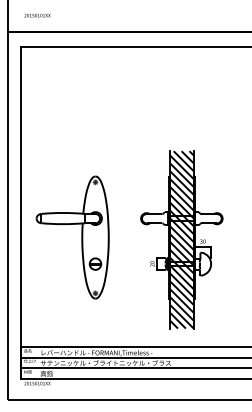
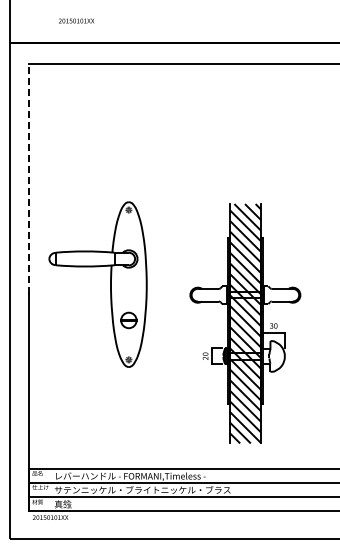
text: (37, 15) -> (76, 20), moved
line: (21, 132) -> (28, 178), solid -> dashed
part: (81, 237) -> (110, 284), moved

